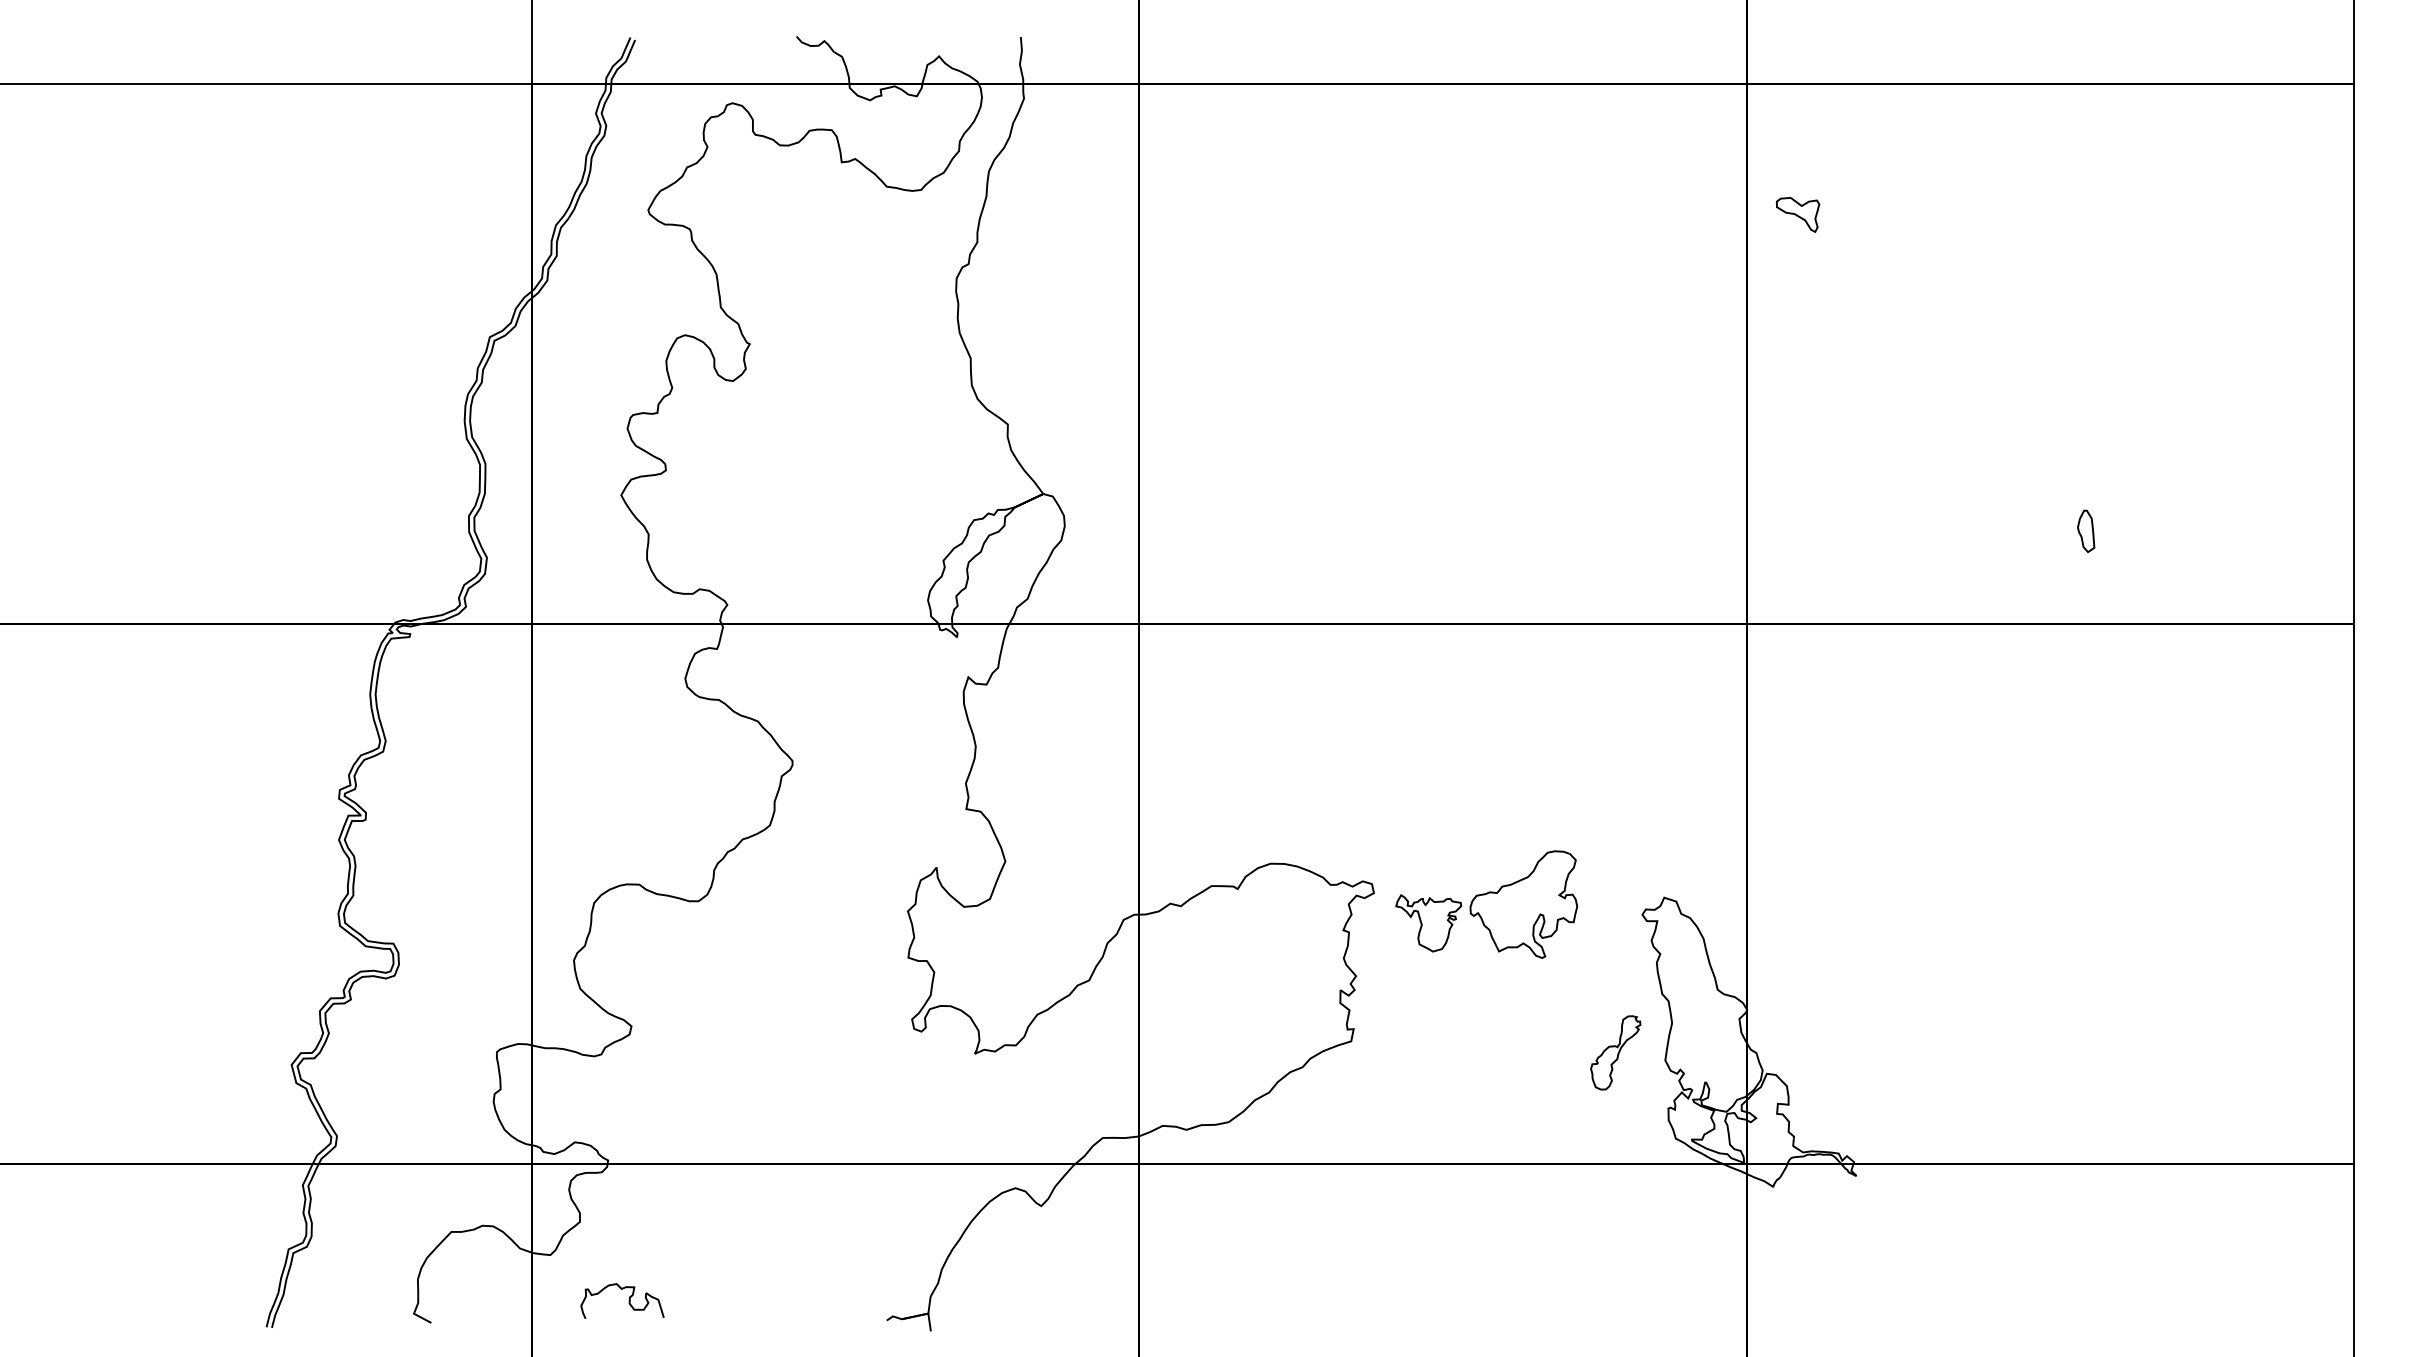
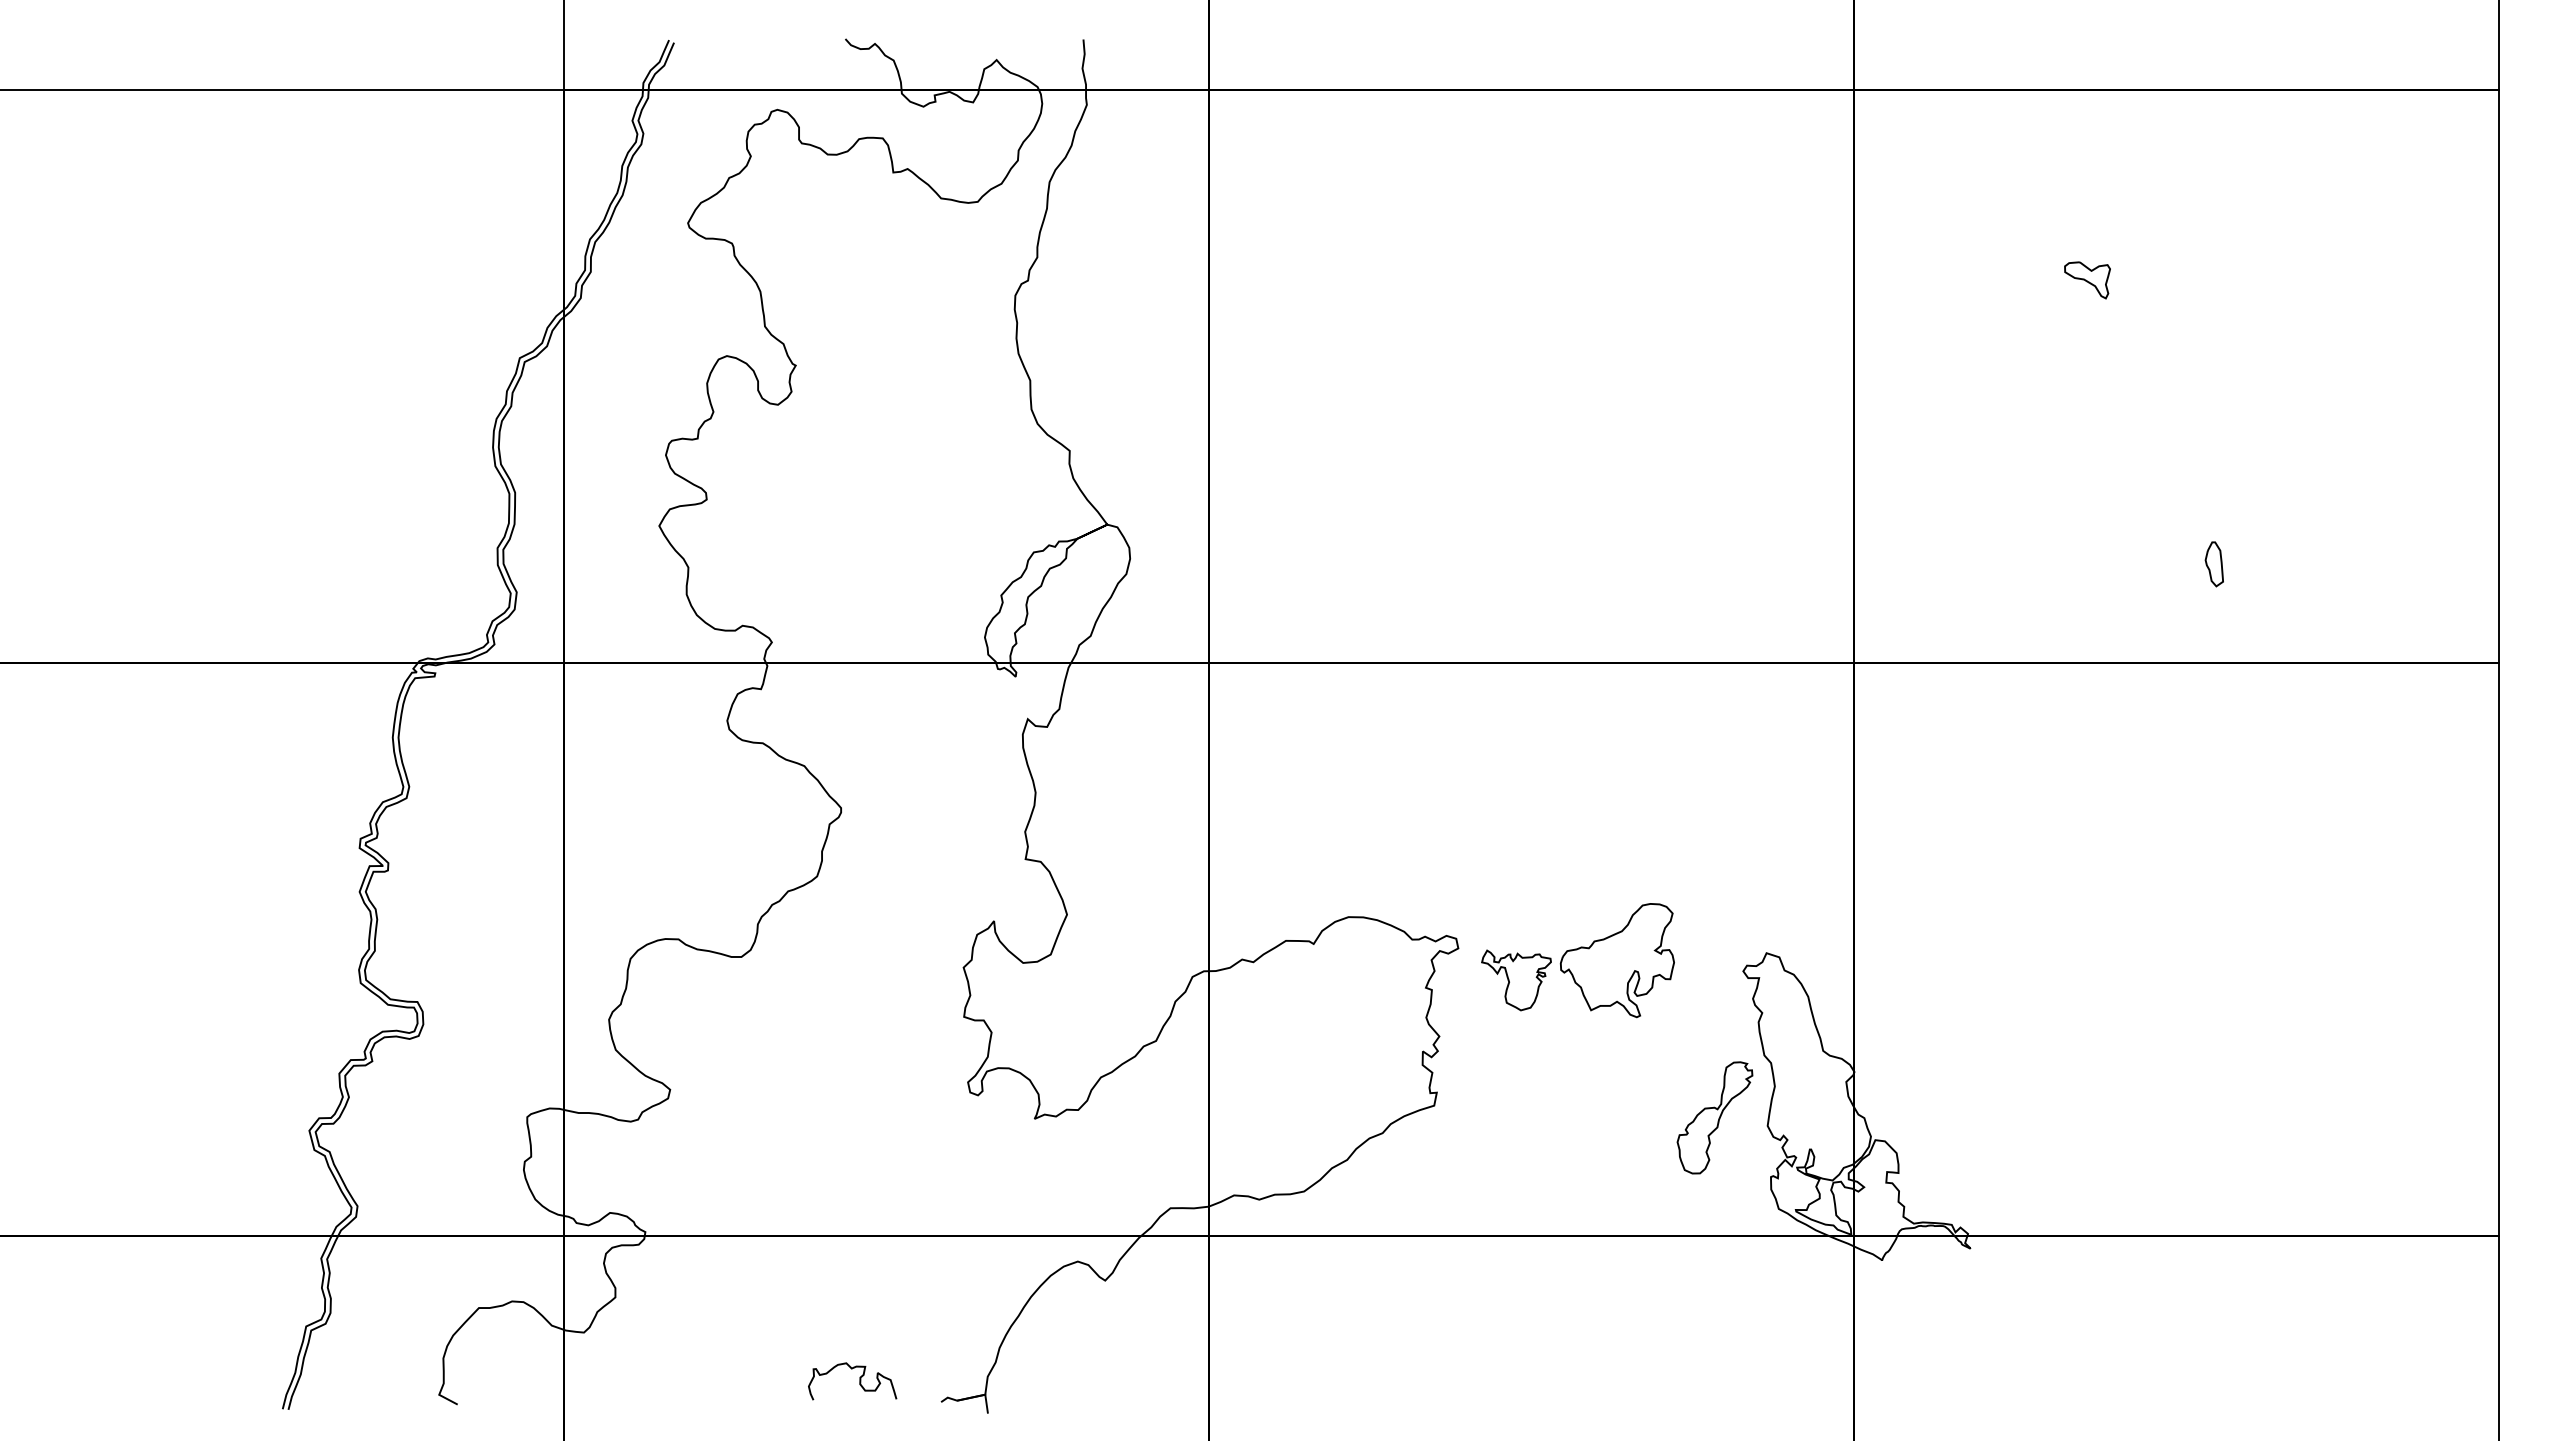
part: (1798, 215) -> (2087, 280), moved
part: (1615, 1052) -> (1714, 1117), size x1.43
curve: (628, 1301) -> (859, 1381), moved

